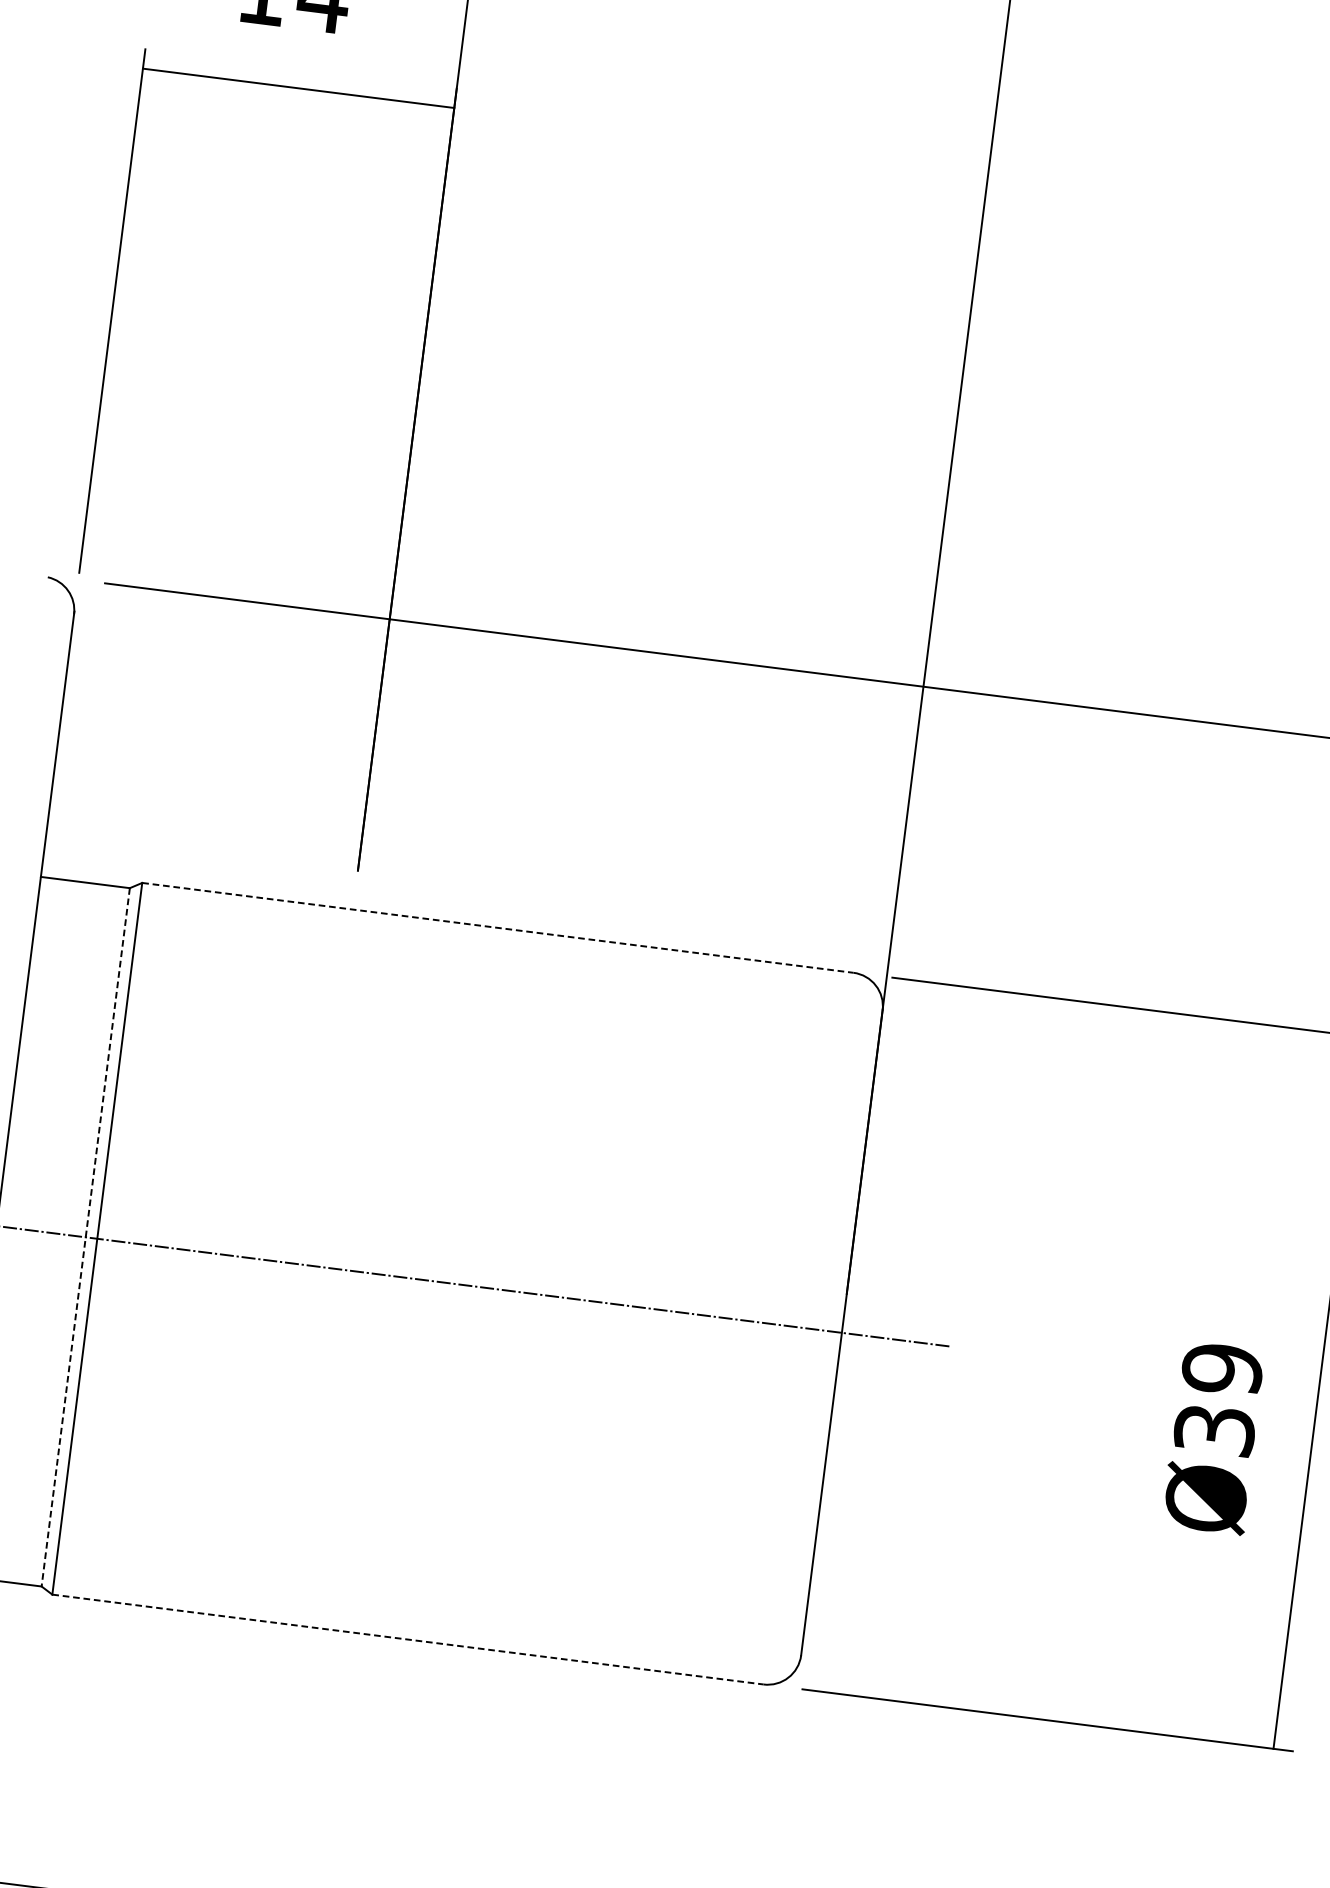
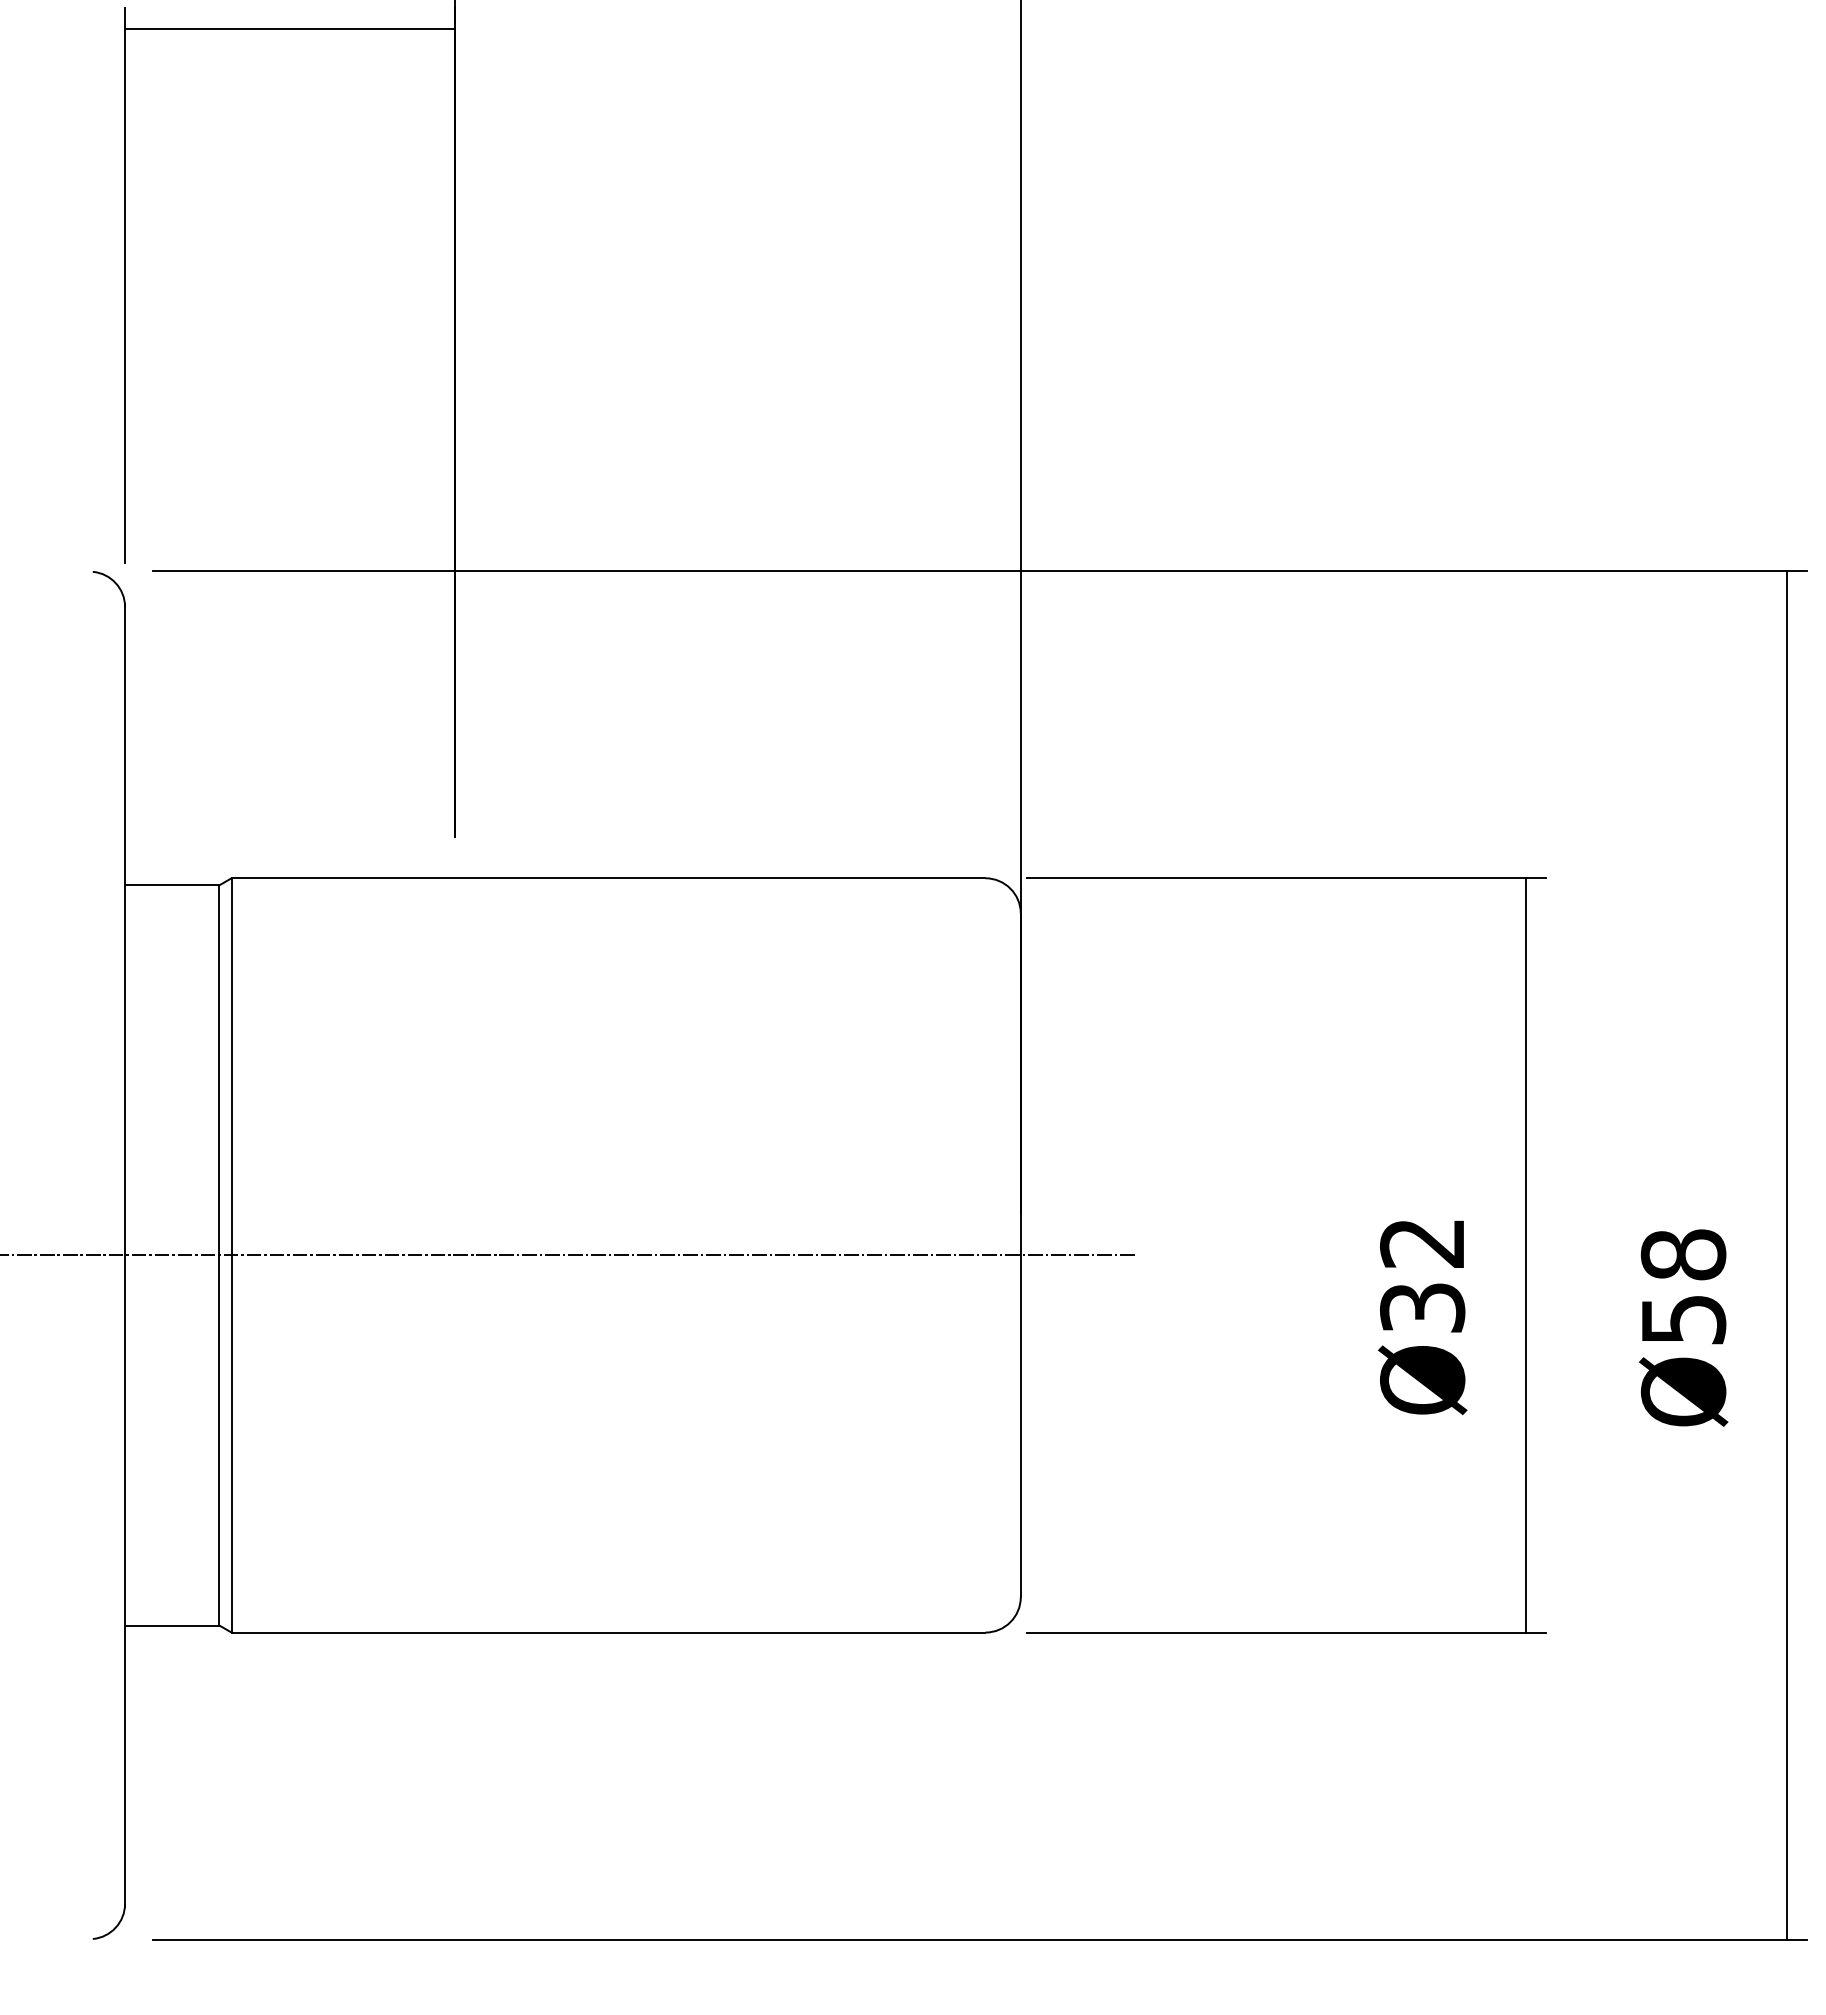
line: (497, 928) -> (608, 878), dashed -> solid
line: (85, 1237) -> (219, 1255), dashed -> solid
text: (1222, 1368) -> (1422, 1242), Ø39 -> Ø32
line: (407, 1639) -> (608, 1632), dashed -> solid

